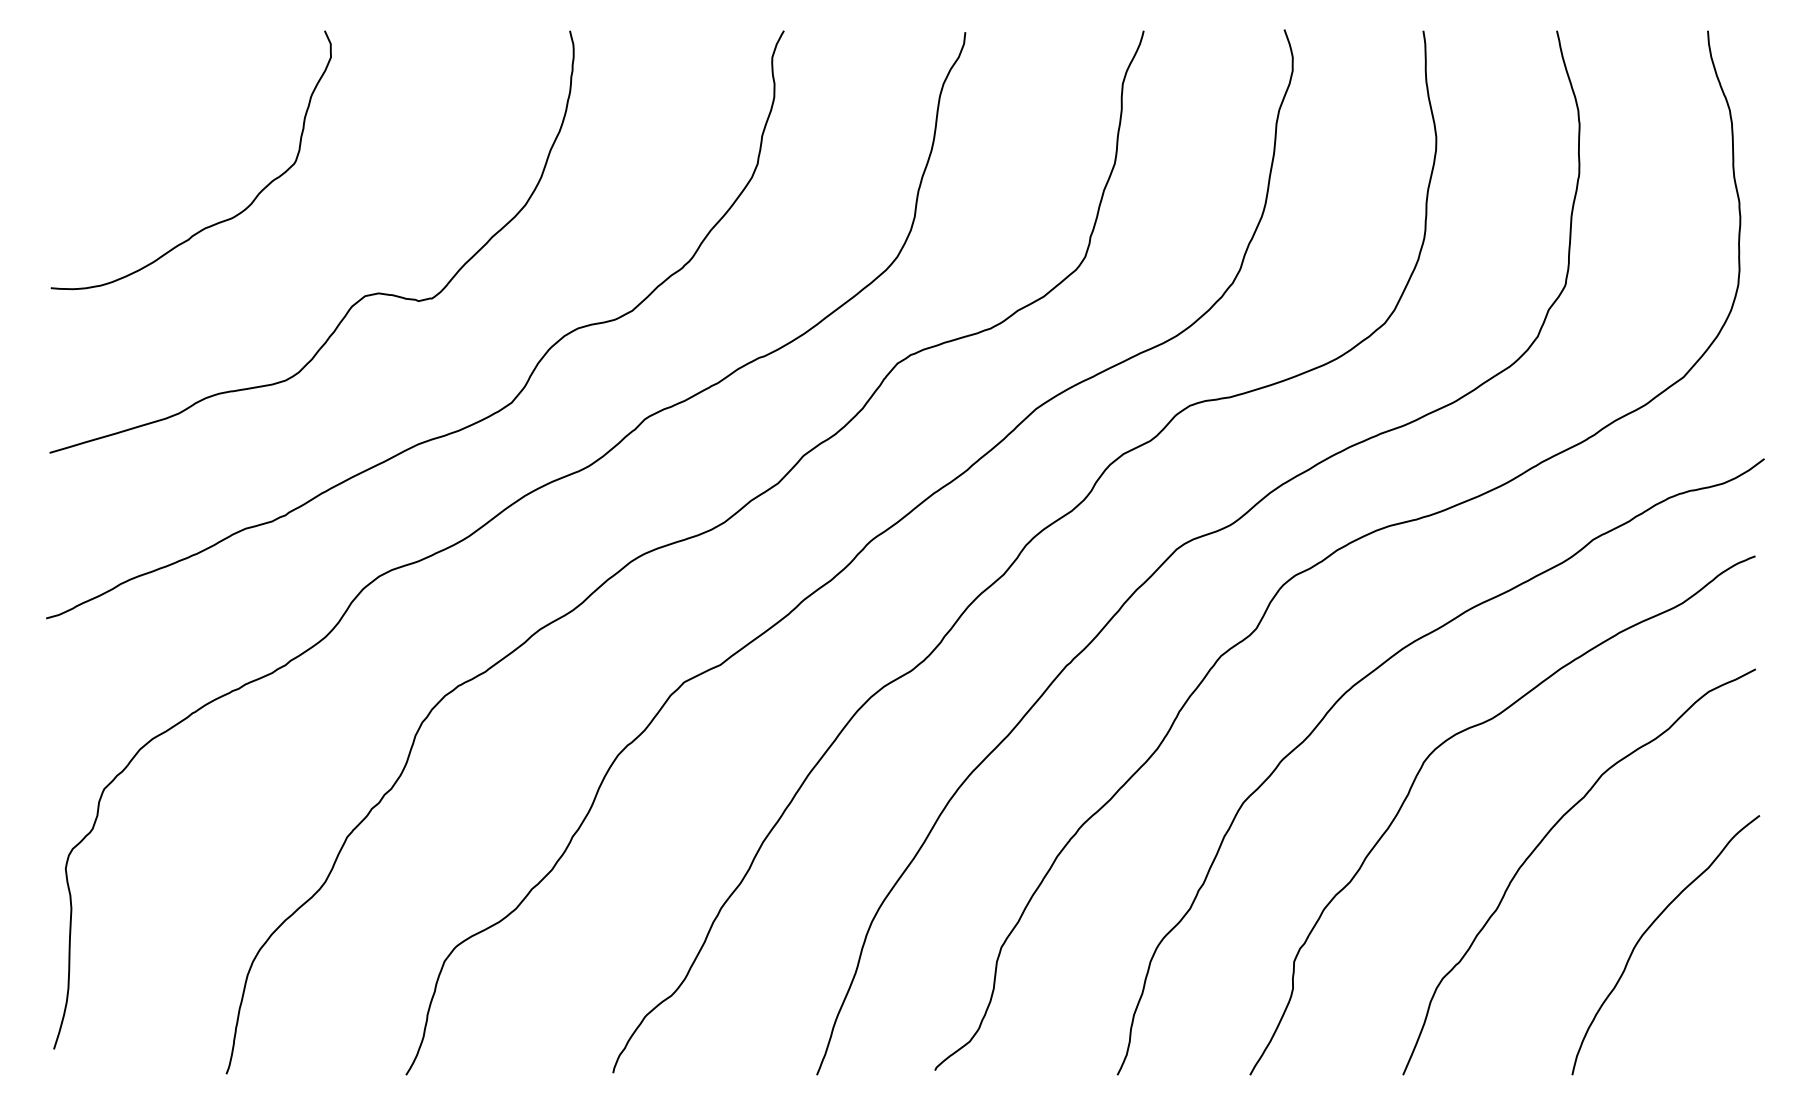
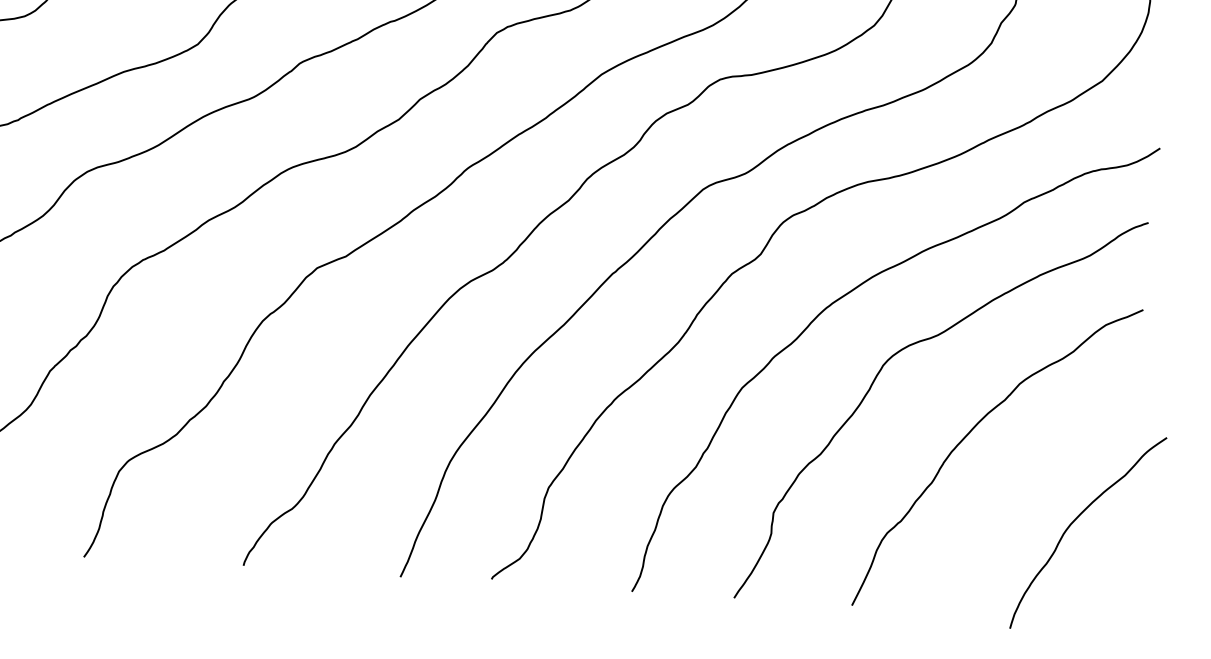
curve: (1646, 932) -> (1074, 522), moved

